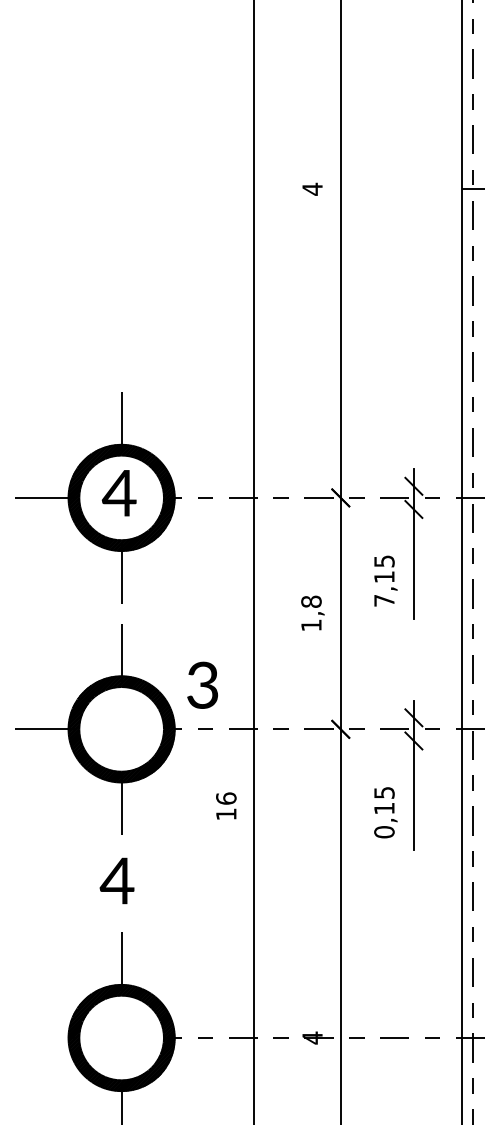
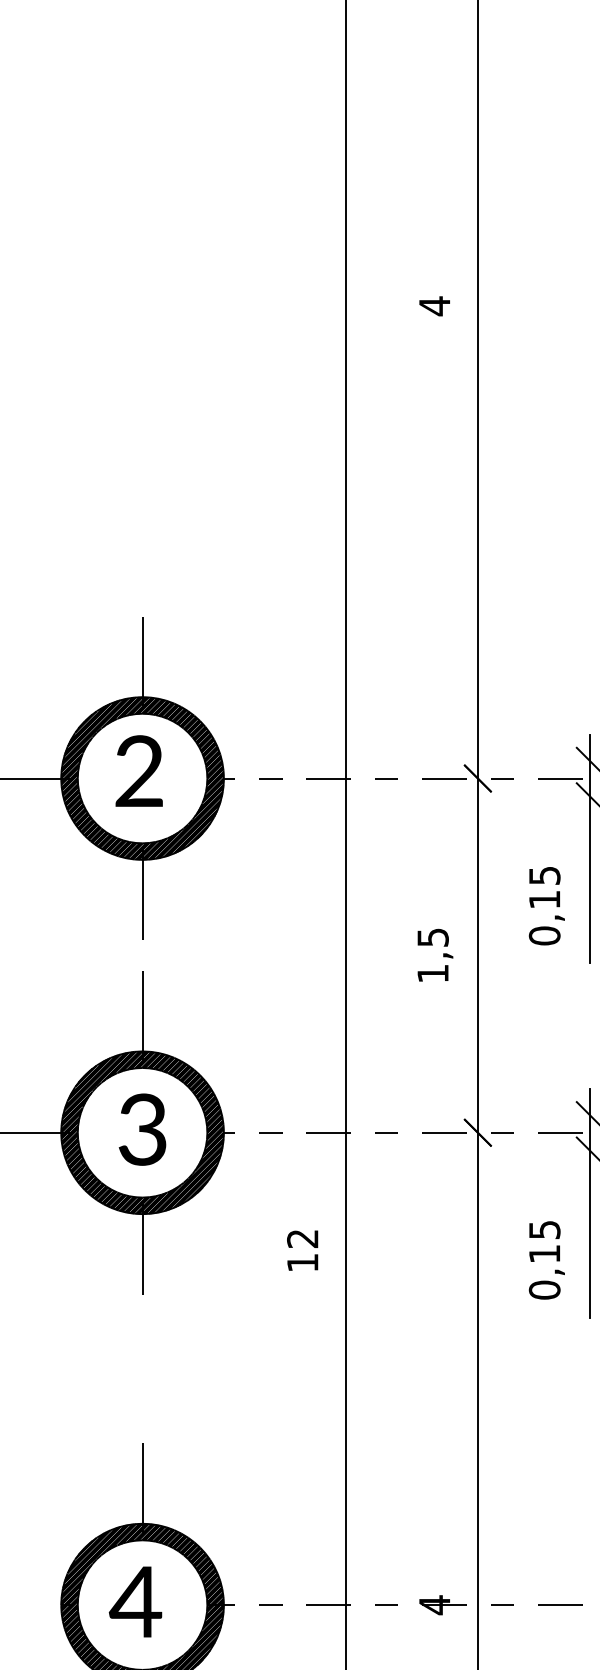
text: (118, 492) -> (137, 770), 4 -> 2
text: (384, 600) -> (544, 935), 7,15 -> 0,15
text: (311, 601) -> (433, 937), 1,8 -> 1,5
text: (202, 684) -> (142, 1128), moved
text: (226, 798) -> (303, 1238), 16 -> 12
text: (116, 880) -> (134, 1601), moved

